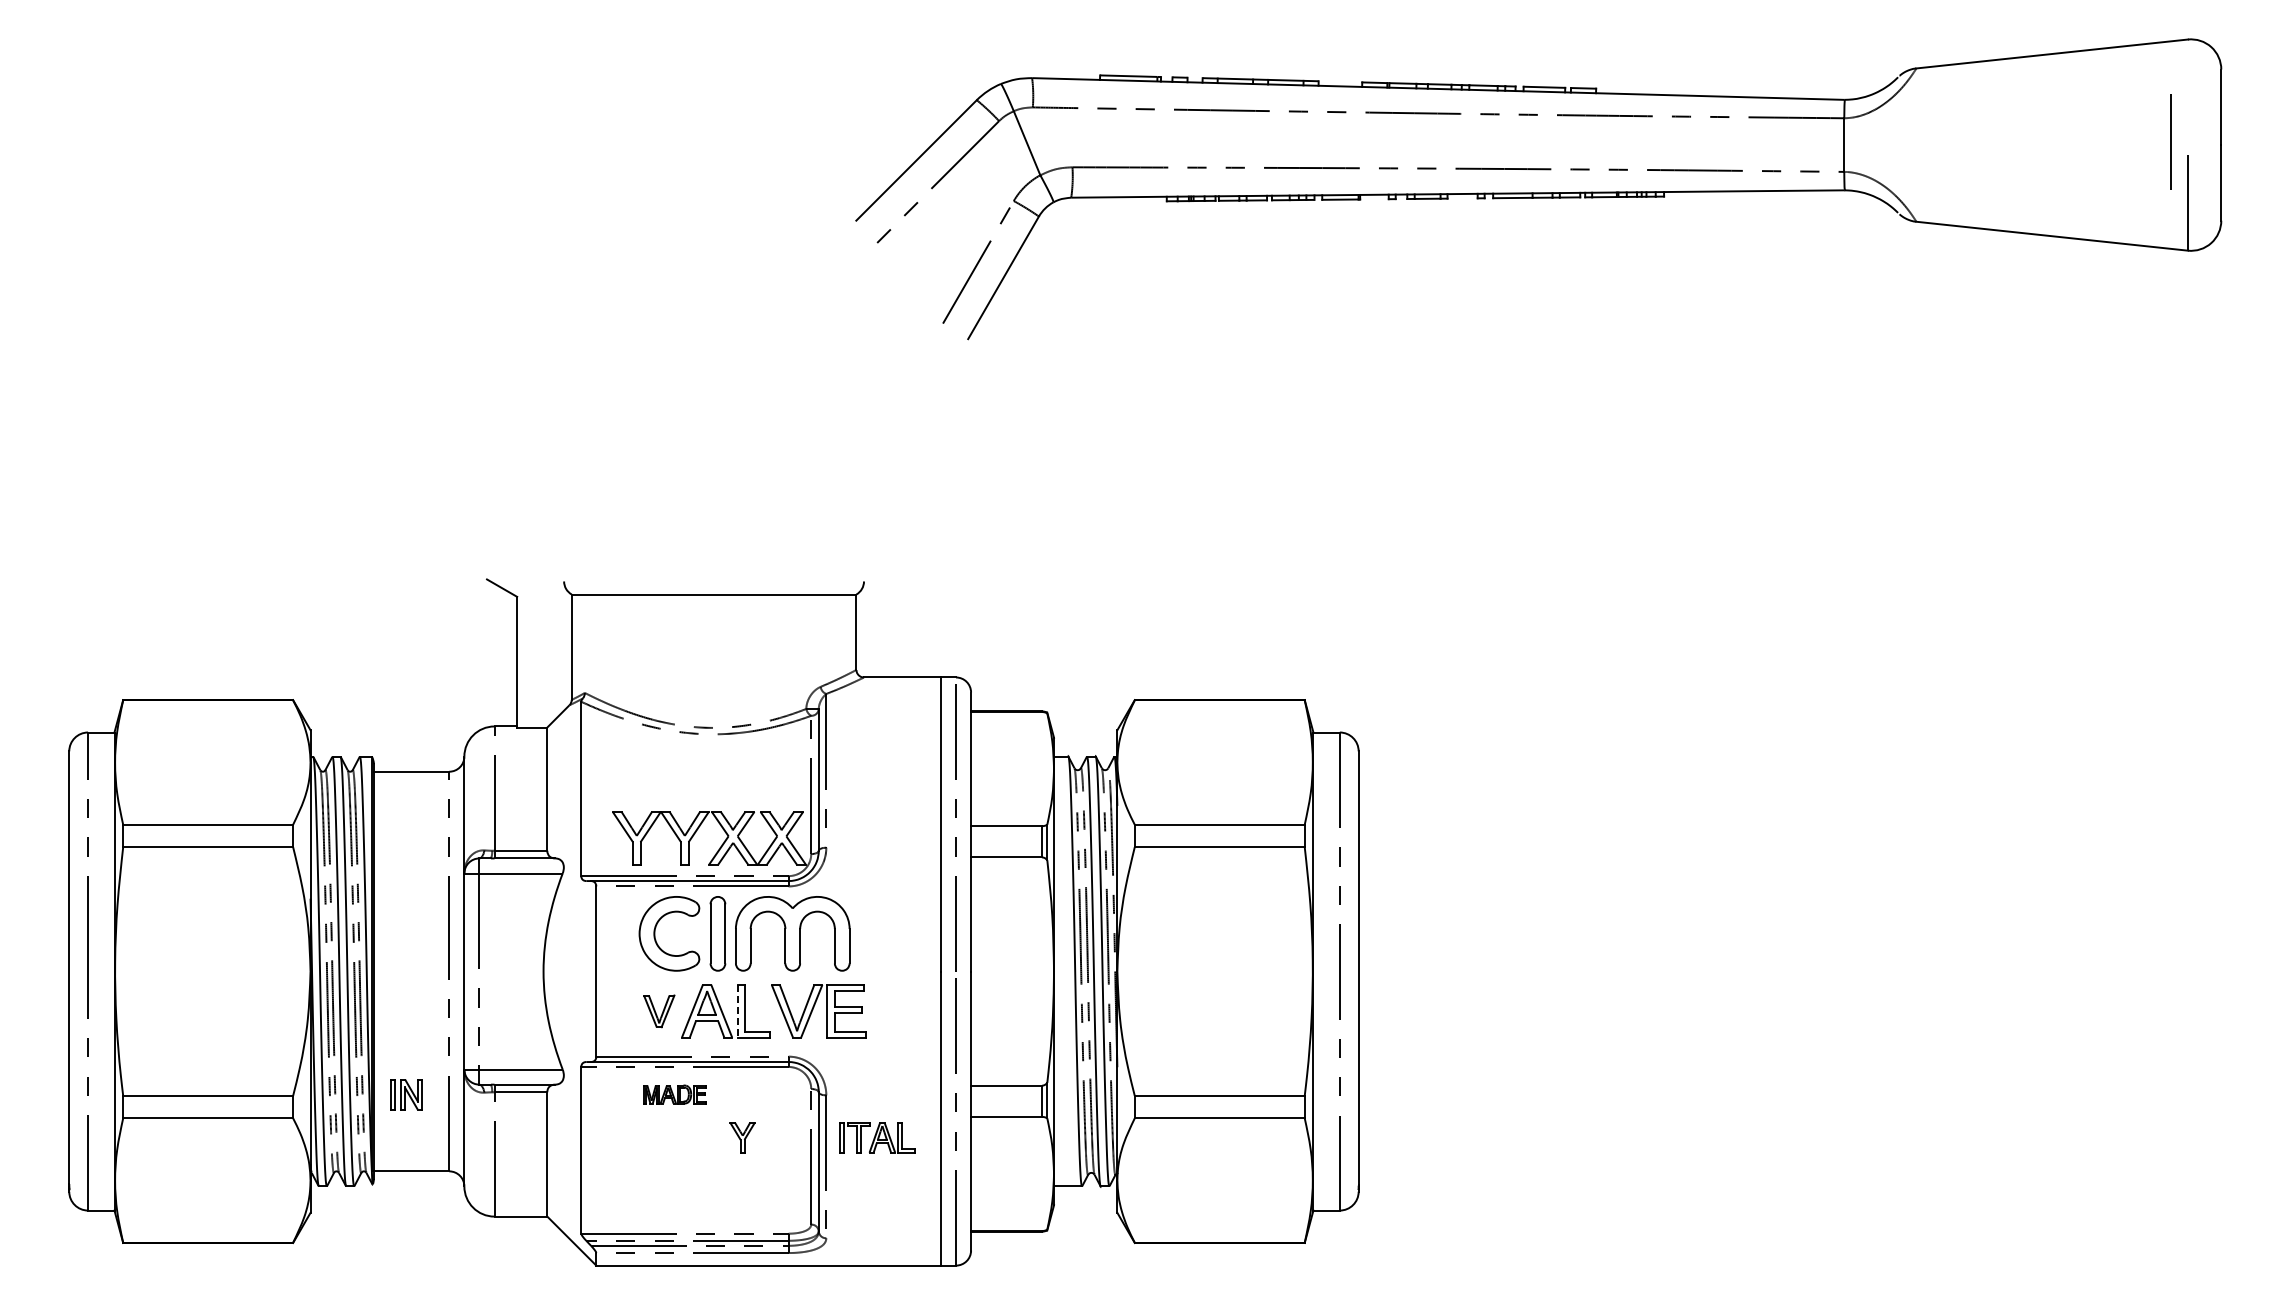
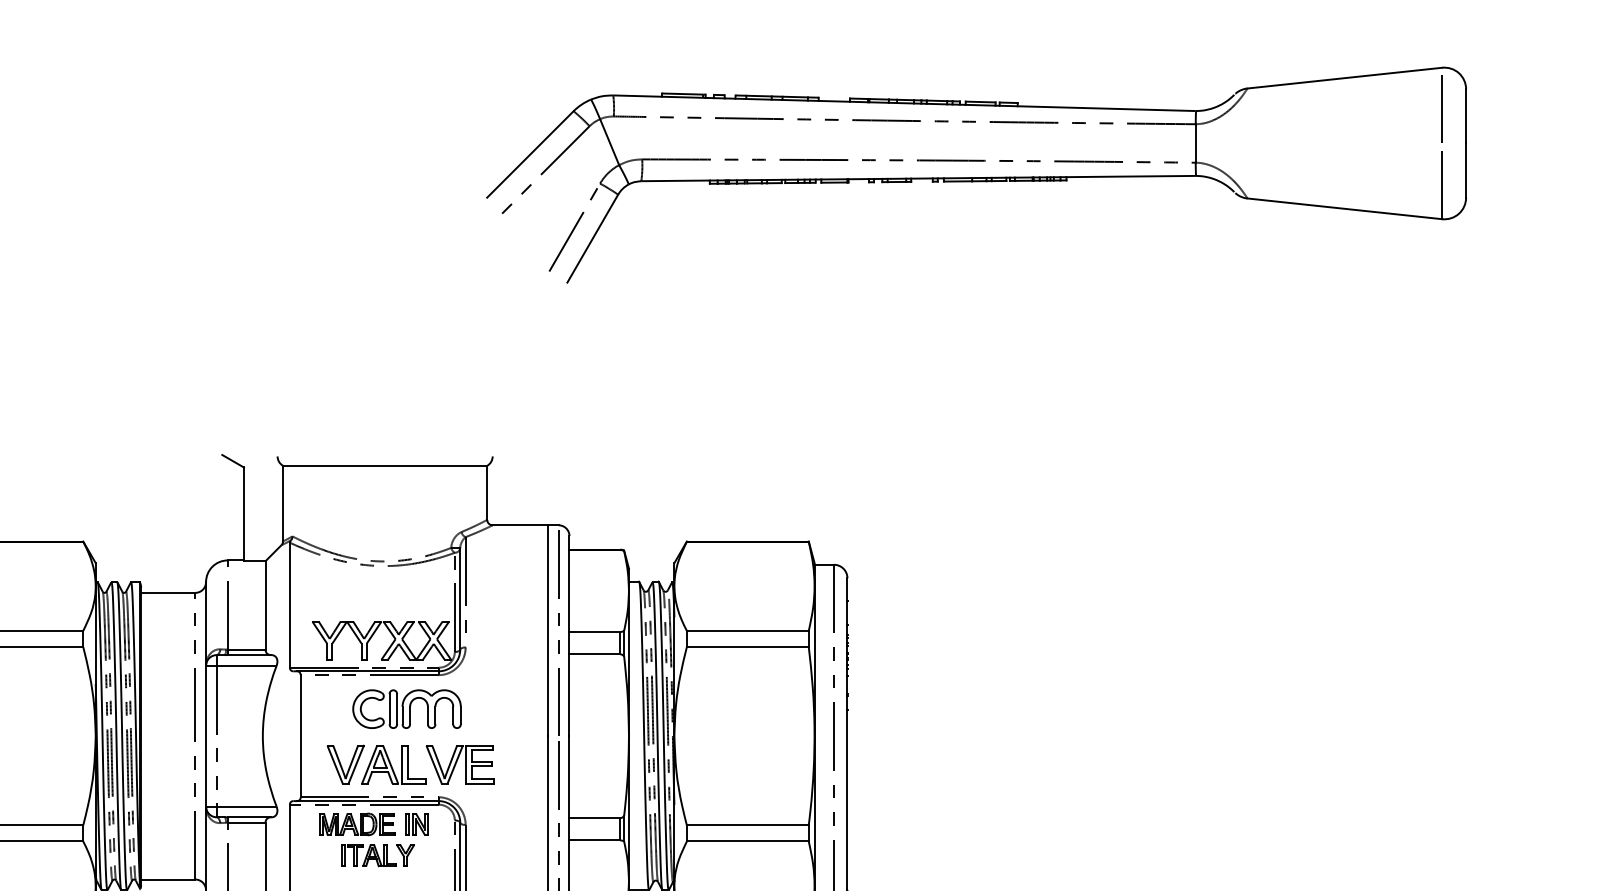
line: (2170, 141) -> (1441, 108), moved
part: (744, 933) -> (406, 708), size x0.71
part: (659, 1011) -> (346, 764), size x1.67
line: (737, 1011) -> (401, 764), dashed -> solid
part: (406, 1094) -> (417, 824), moved
part: (674, 1094) -> (356, 824), size x1.67
part: (877, 1137) -> (368, 855), moved

